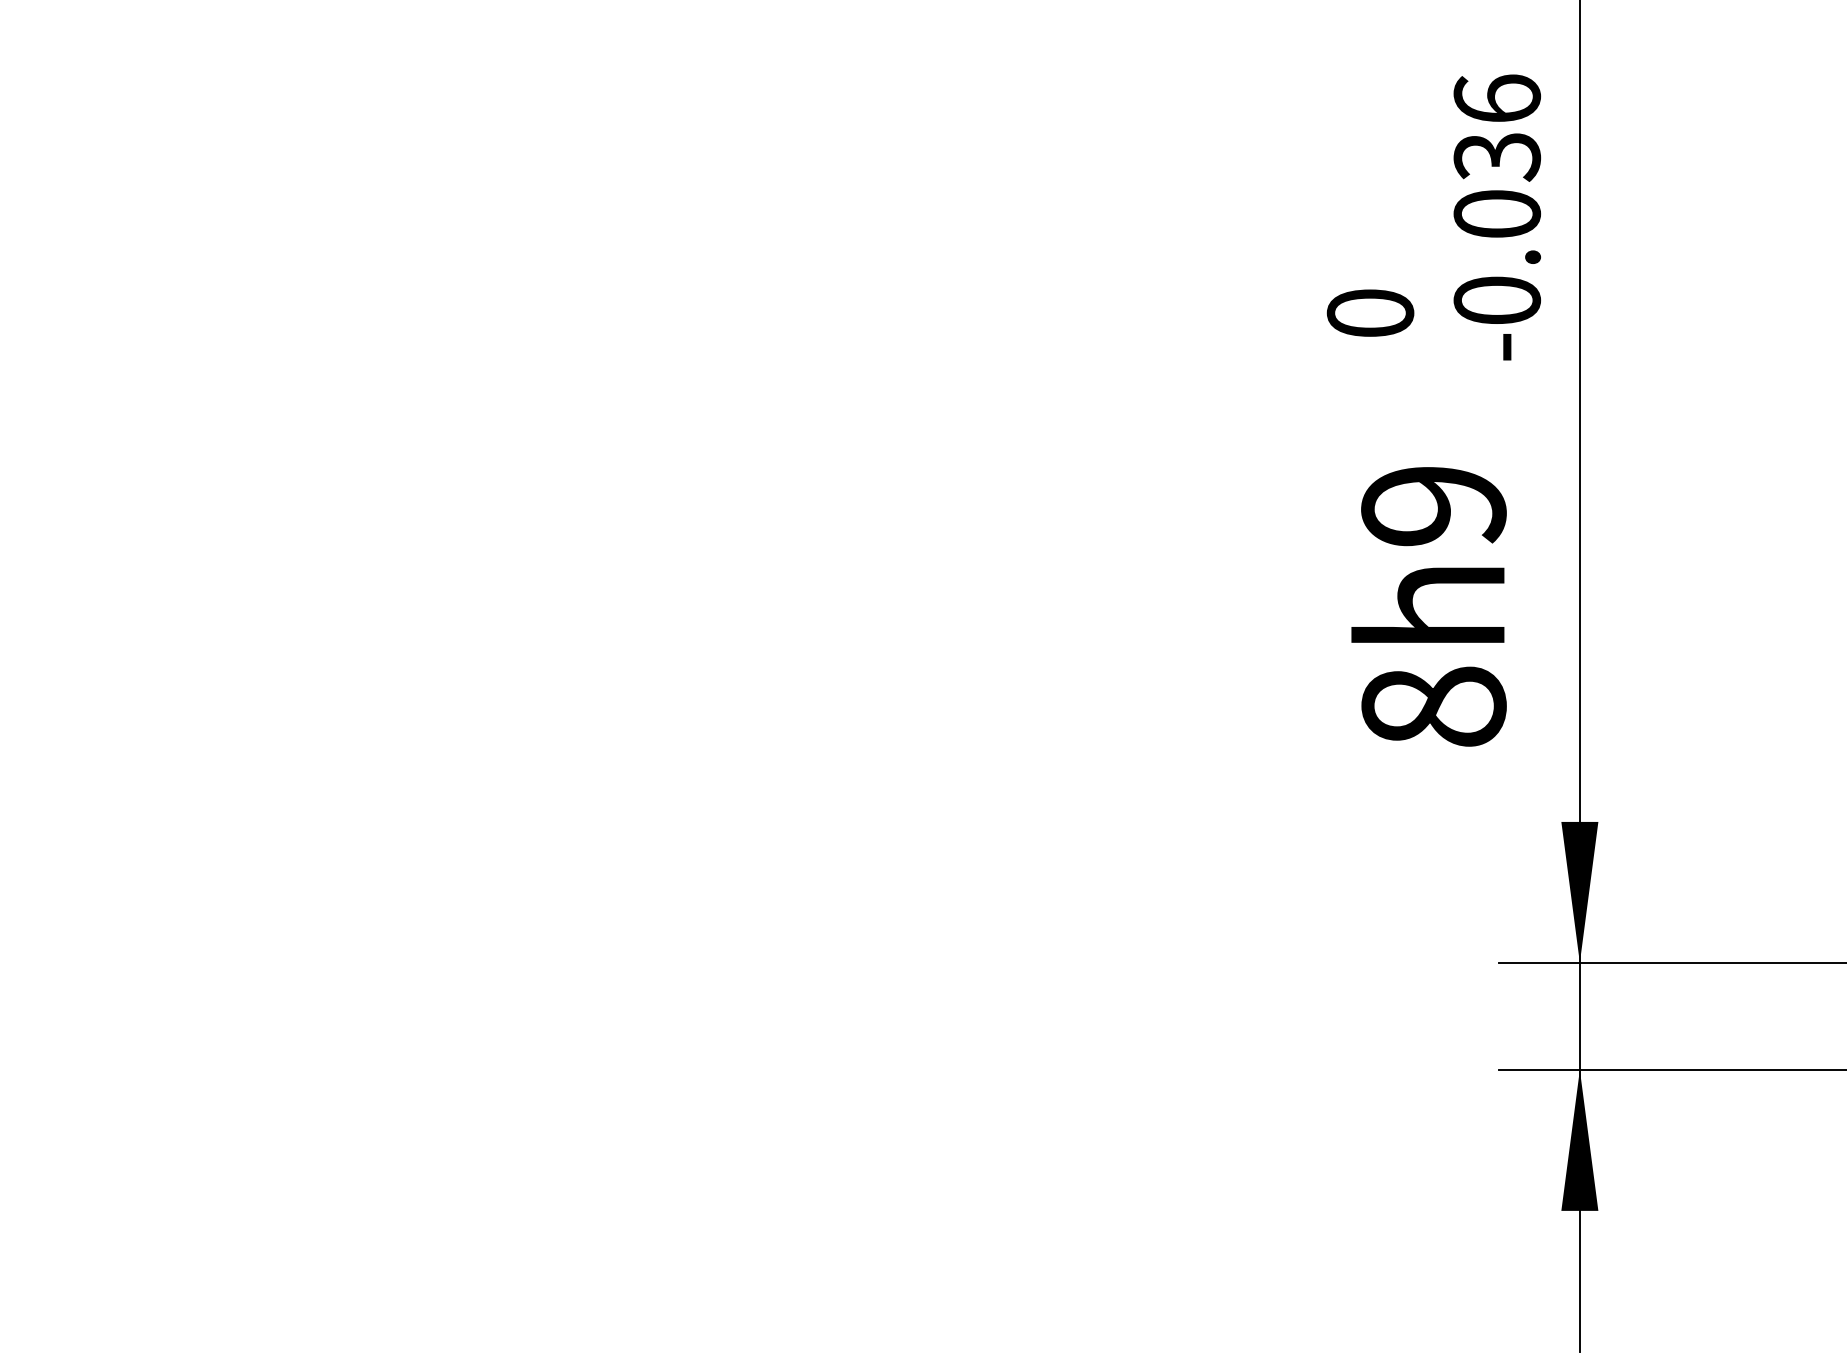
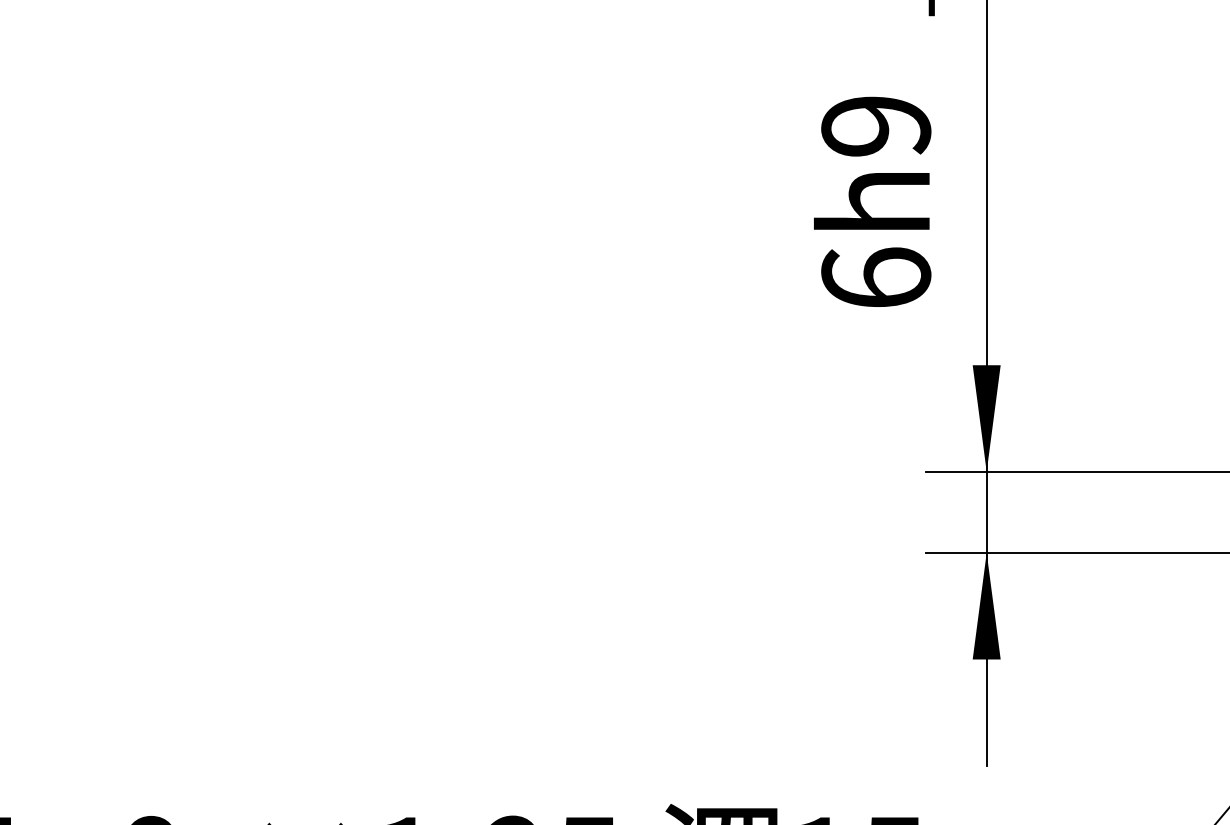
text: (1433, 706) -> (875, 277), 8h9 -> 6h9

